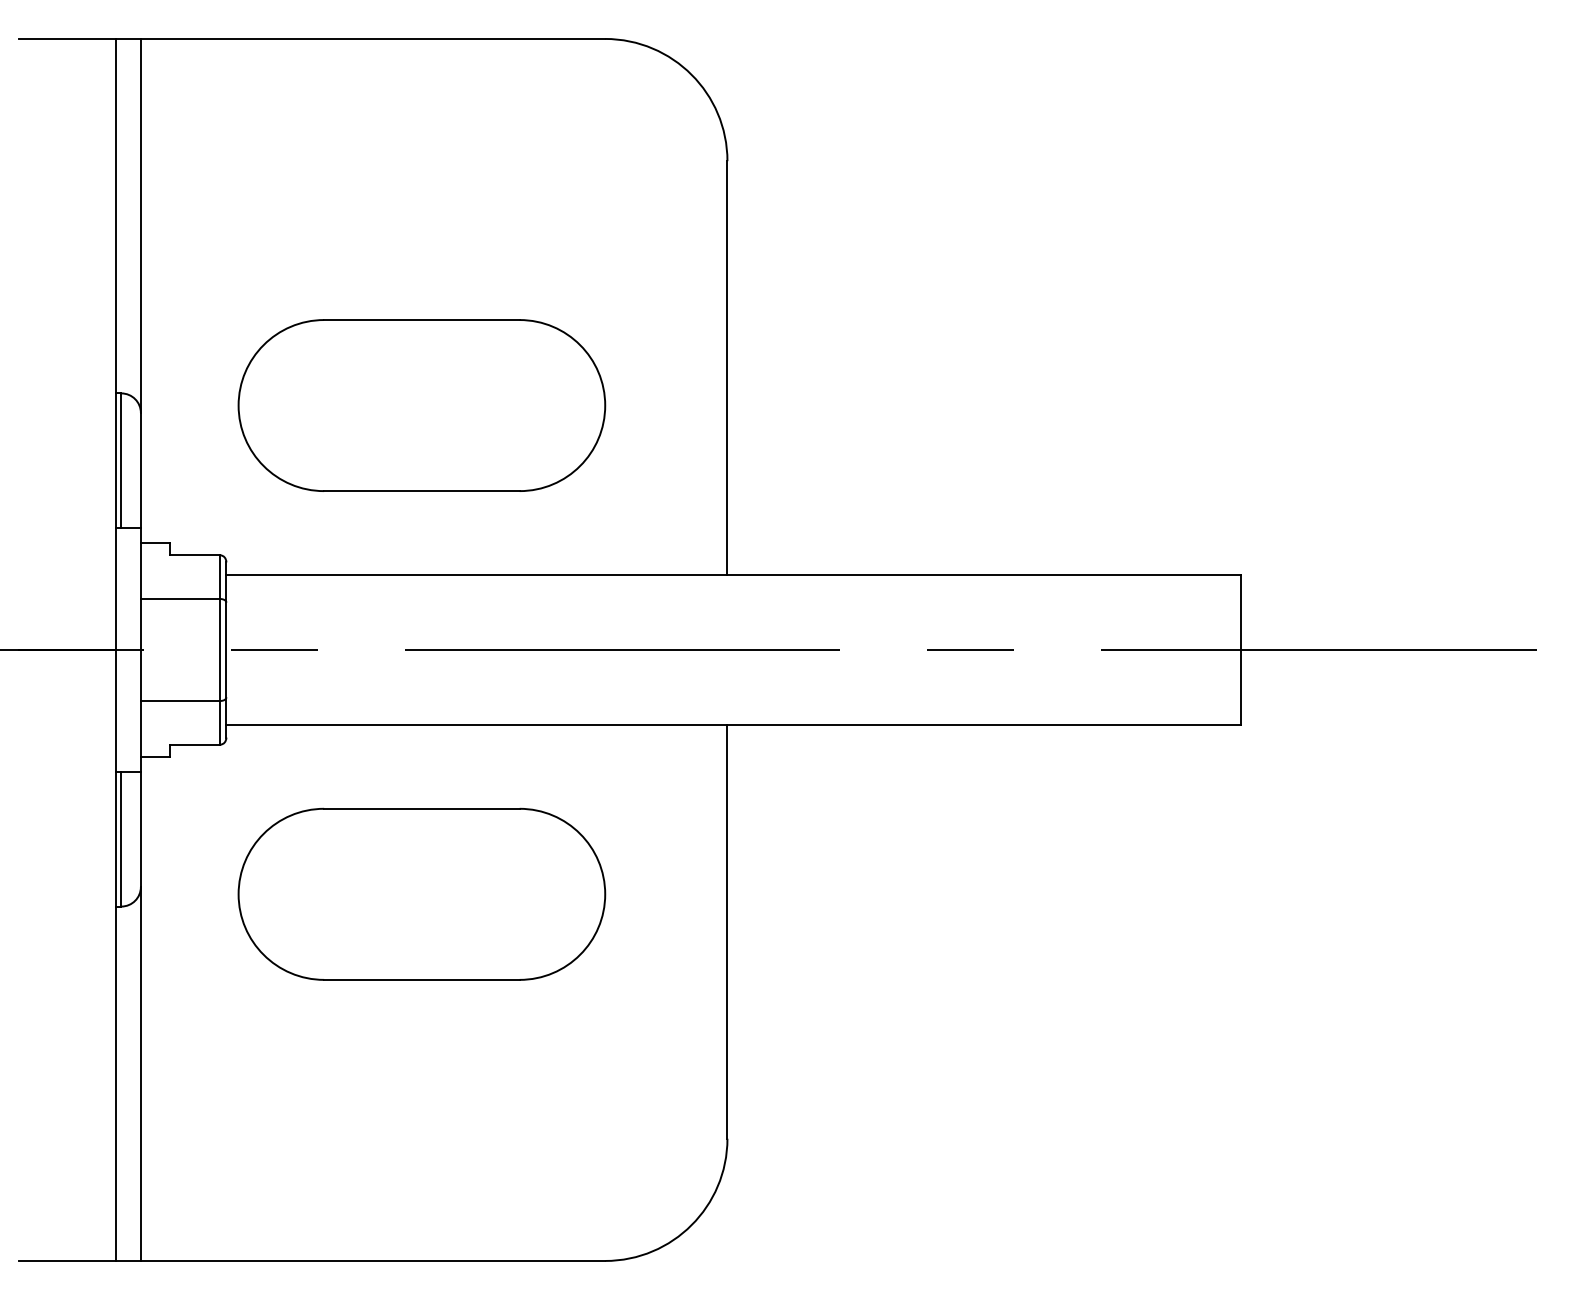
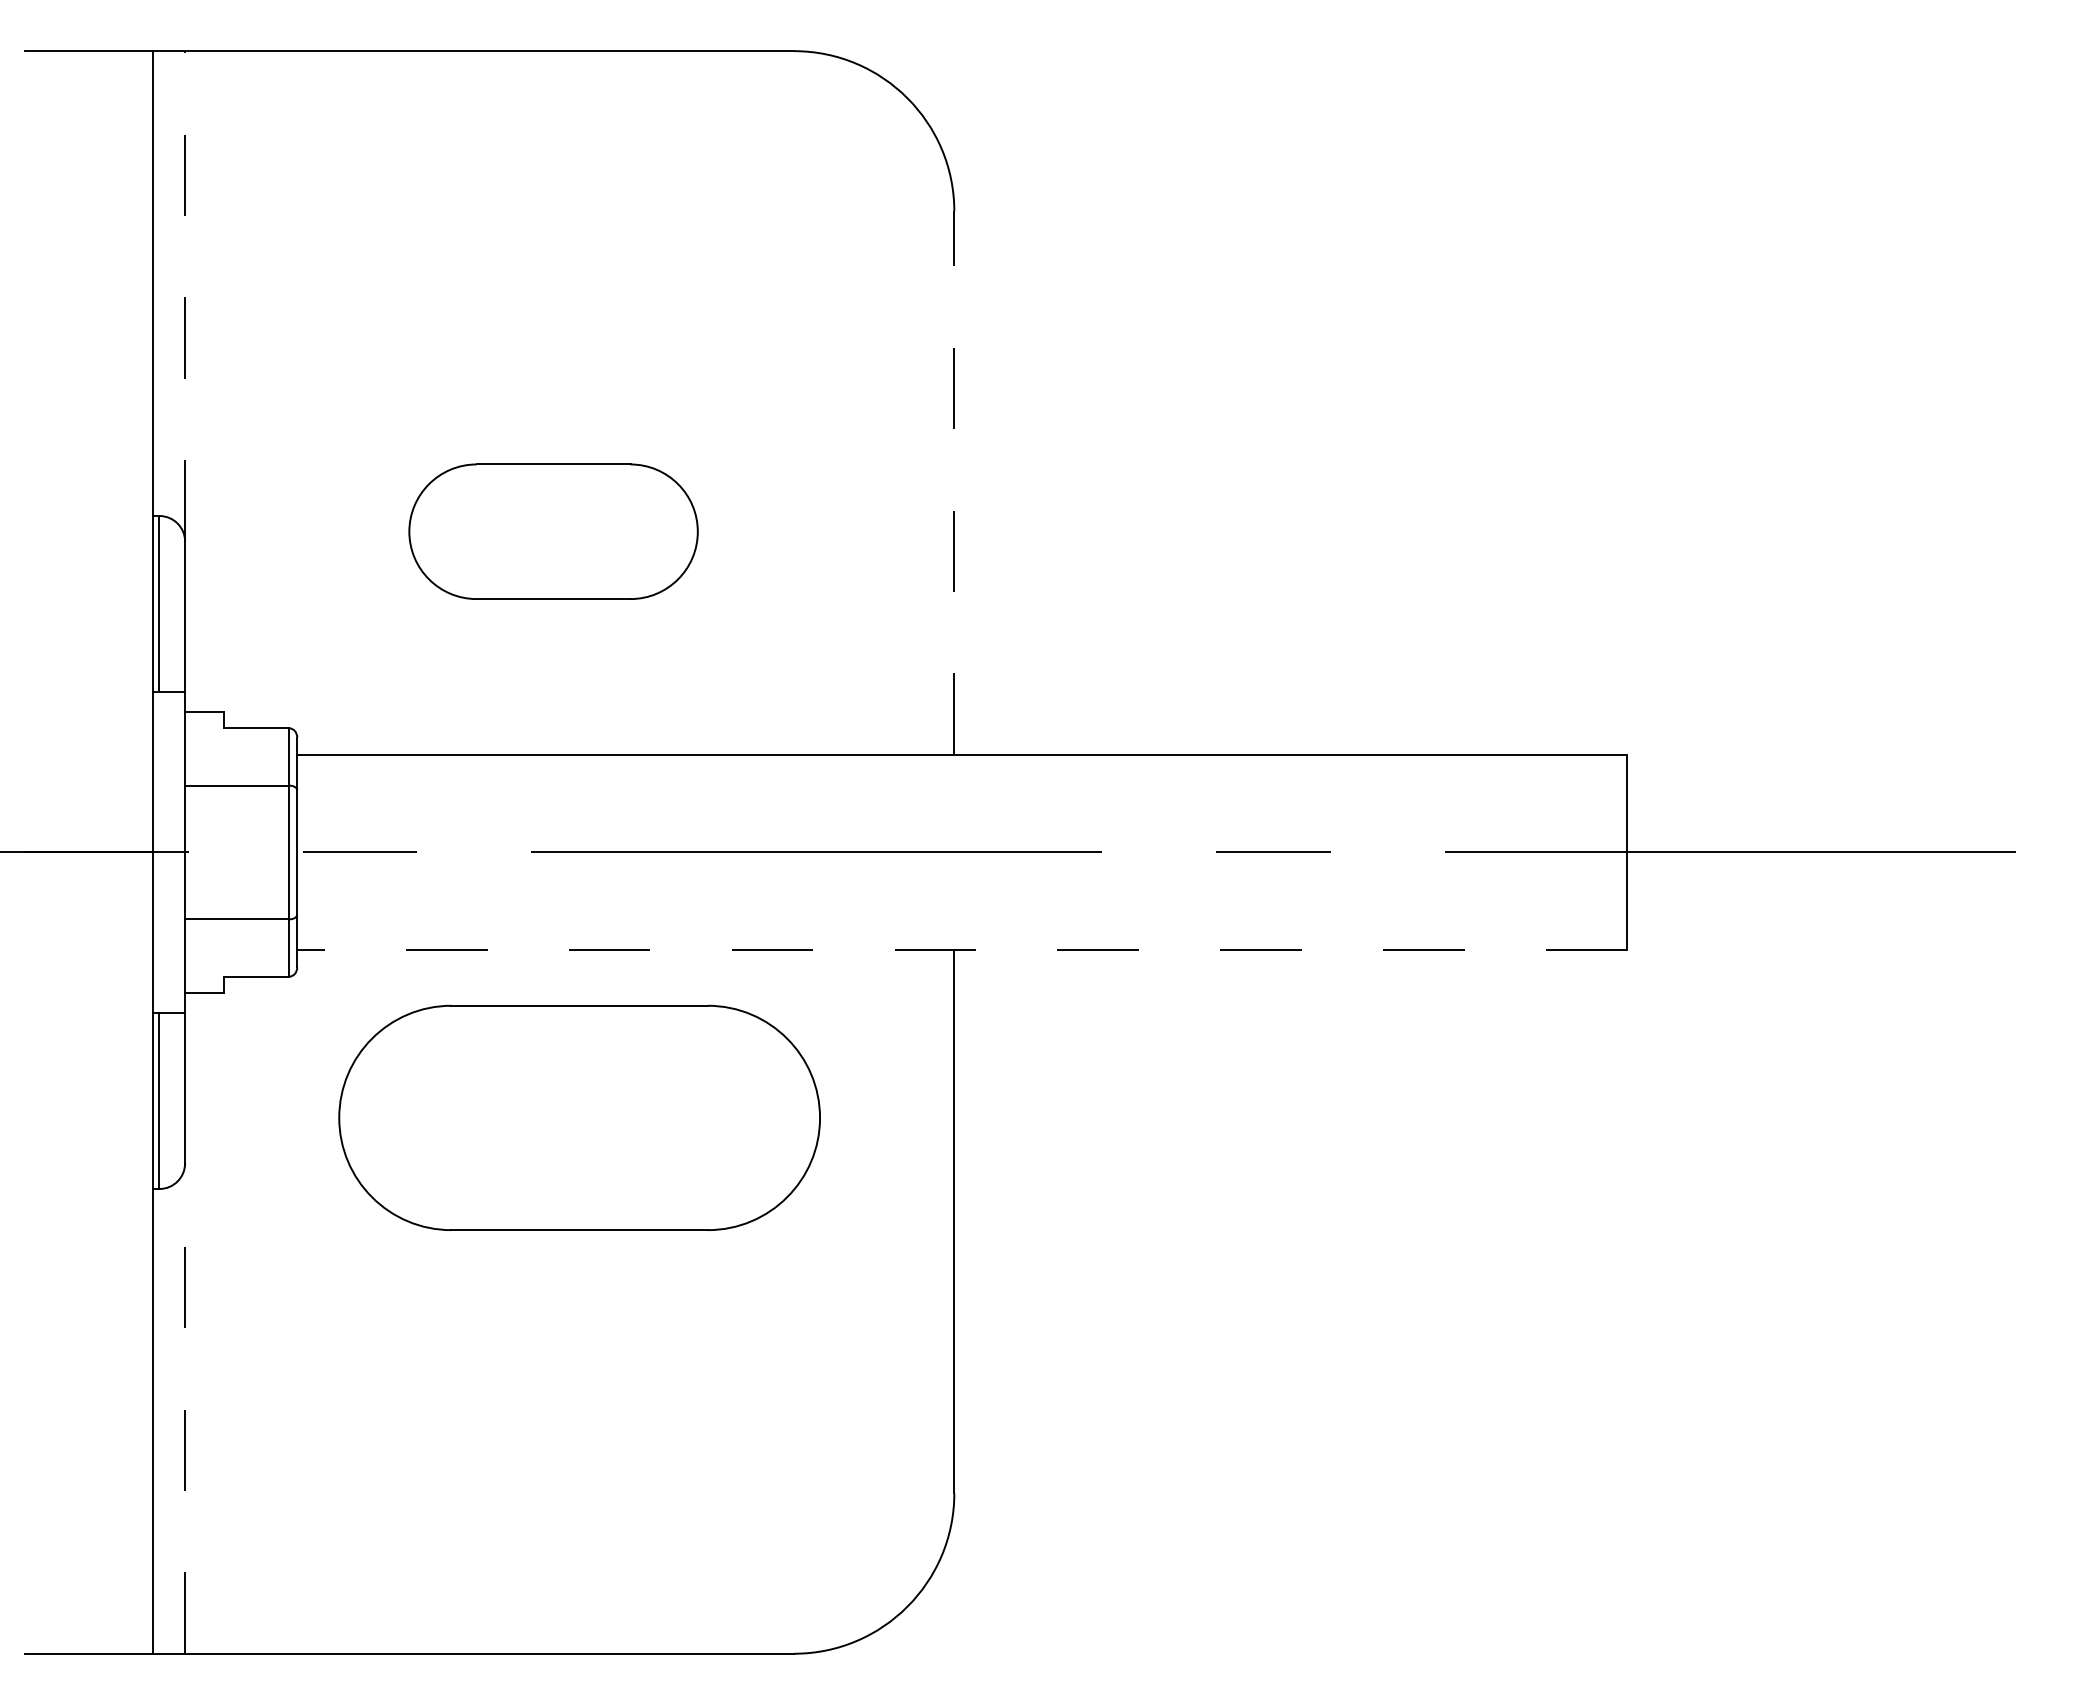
line: (141, 225) -> (185, 295), solid -> dashed
line: (727, 368) -> (954, 483), solid -> dashed
part: (421, 405) -> (553, 531), size x0.6
line: (732, 724) -> (961, 950), solid -> dashed
part: (421, 894) -> (579, 1117), moved
line: (141, 1073) -> (185, 1408), solid -> dashed

